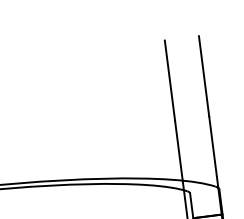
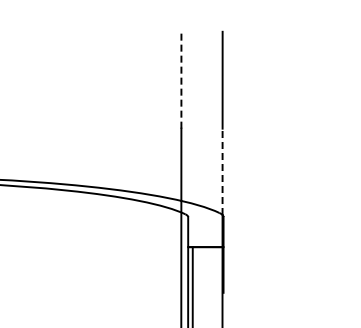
line: (169, 80) -> (181, 79), solid -> dashed
line: (213, 151) -> (222, 171), solid -> dashed

